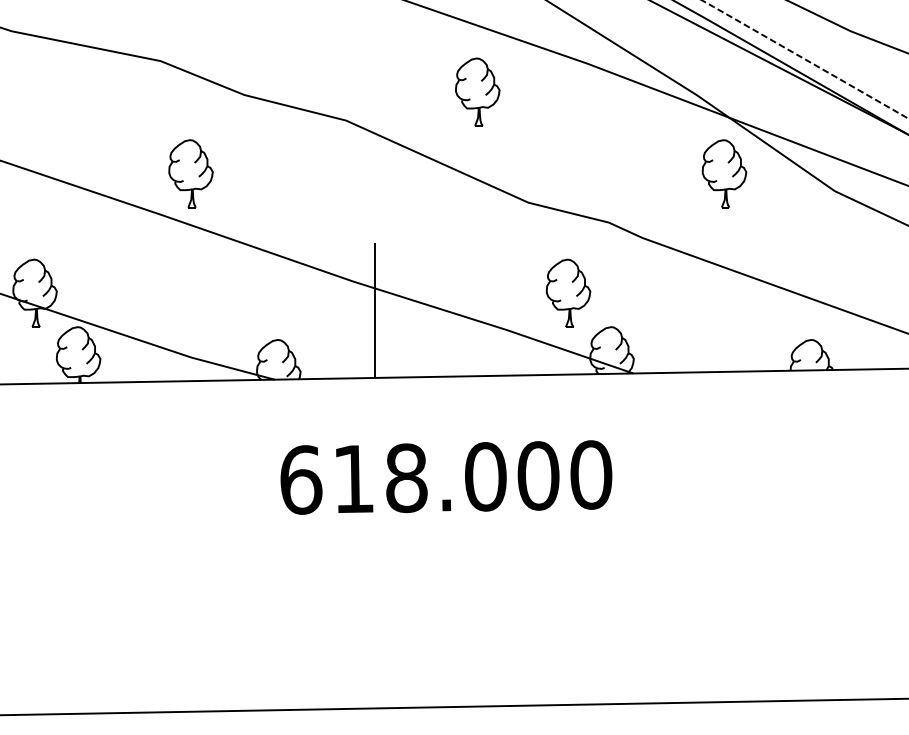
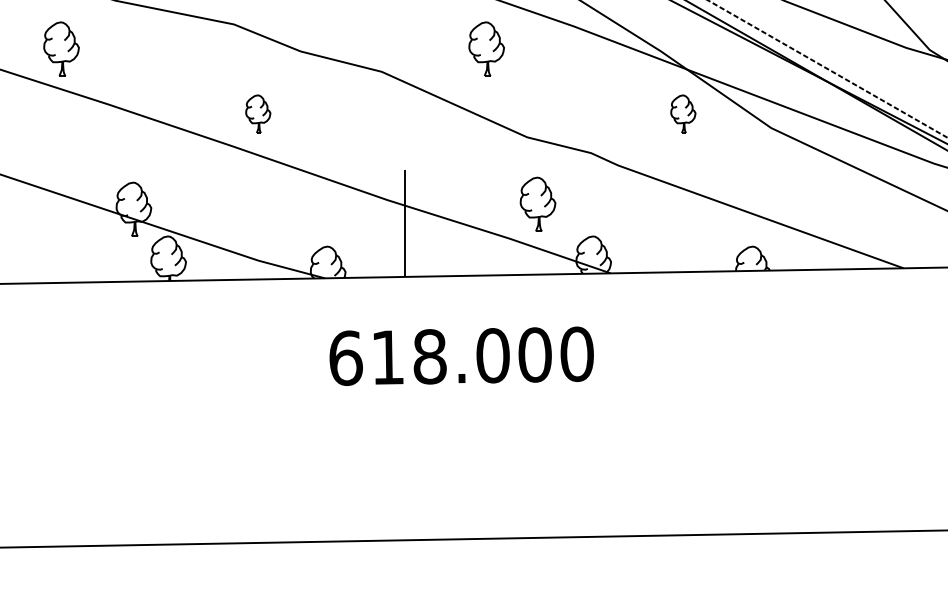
part: (191, 172) -> (258, 113), size x0.7
part: (724, 172) -> (683, 113), size x0.7
part: (567, 292) -> (537, 203), moved

